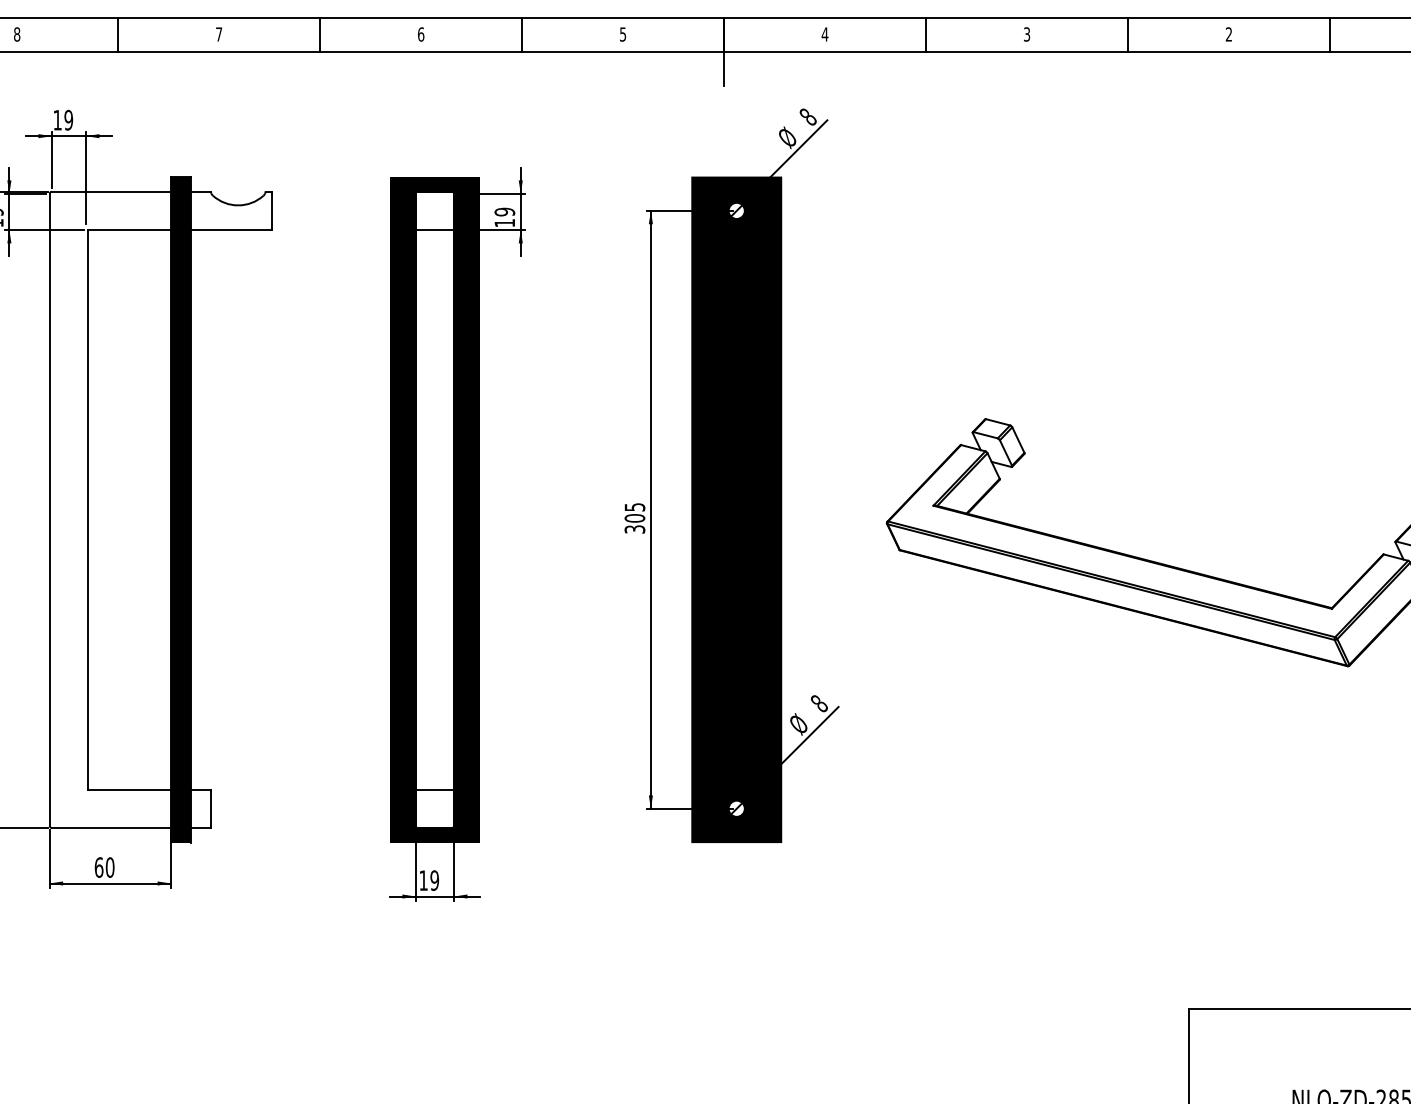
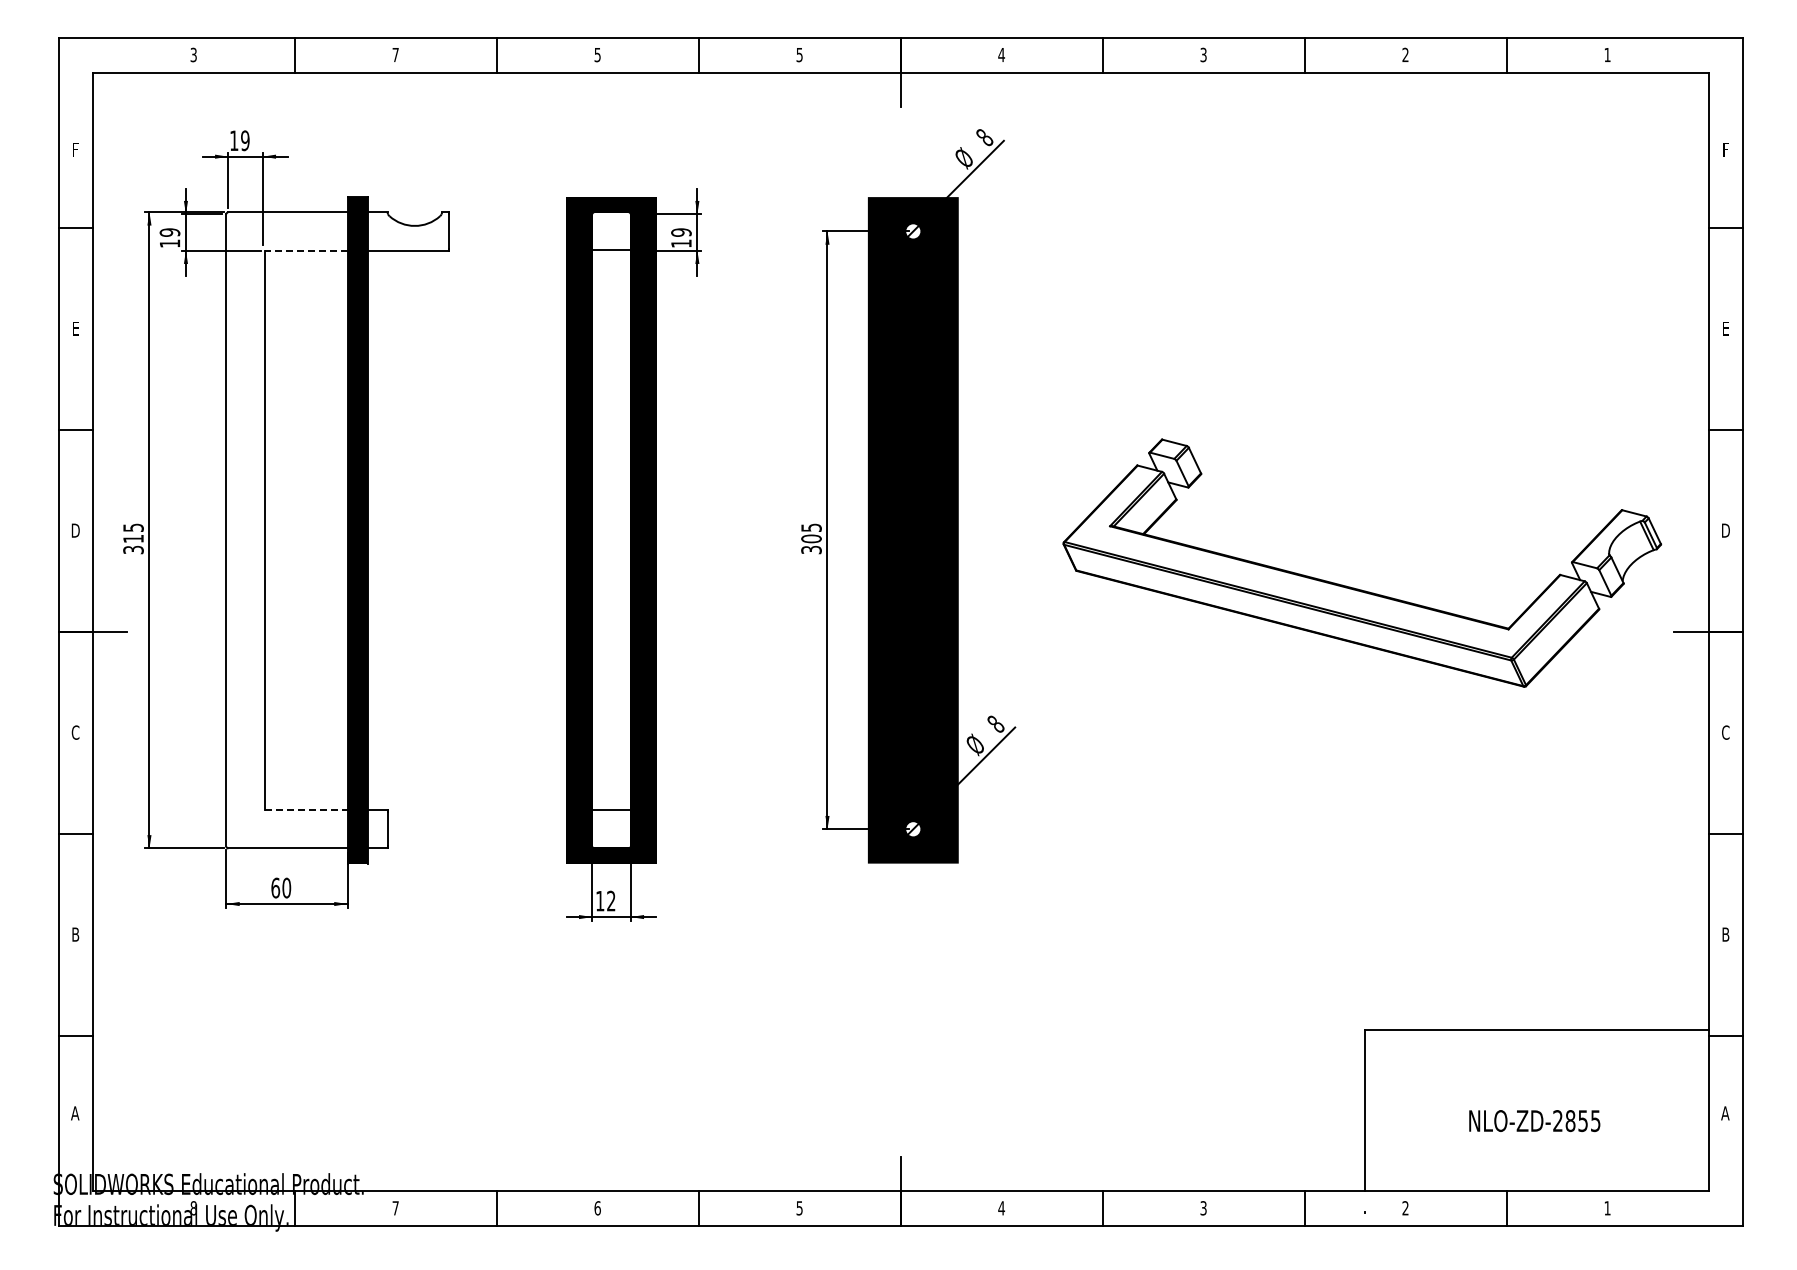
text: (16, 33) -> (193, 54), 8 -> 3
text: (420, 33) -> (597, 54), 6 -> 5
line: (128, 229) -> (305, 250), solid -> dashed
line: (129, 789) -> (306, 810), solid -> dashed
text: (434, 880) -> (611, 901), 19 -> 12

